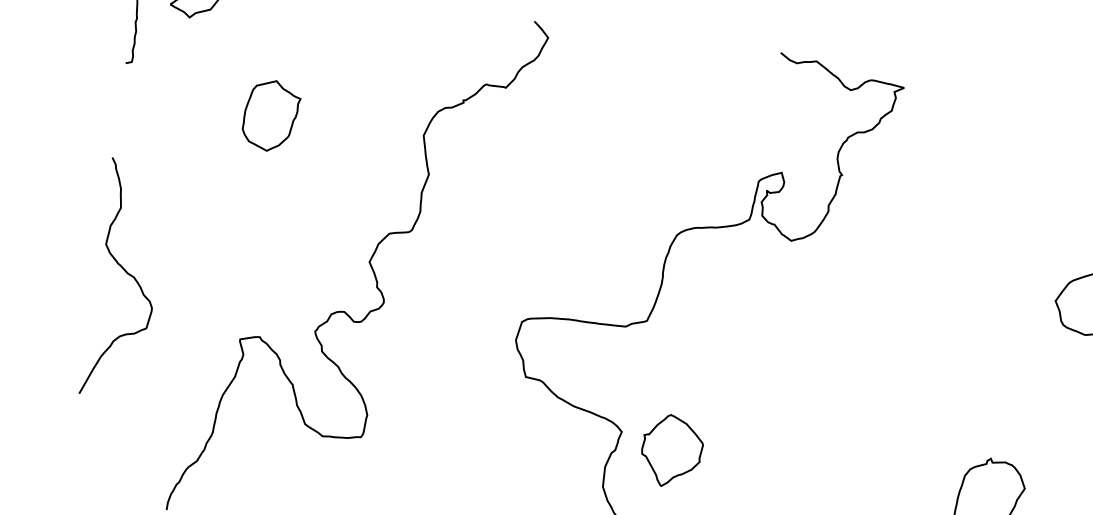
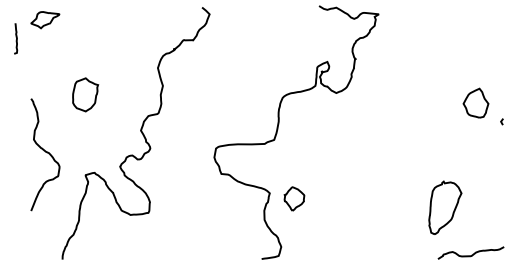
part: (271, 115) -> (85, 94), moved
curve: (126, 274) -> (45, 152), moved
part: (672, 450) -> (294, 198), size x0.7

